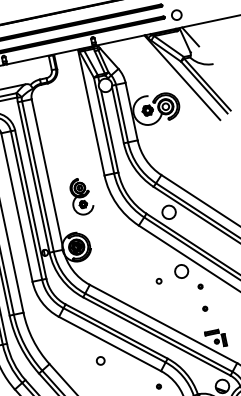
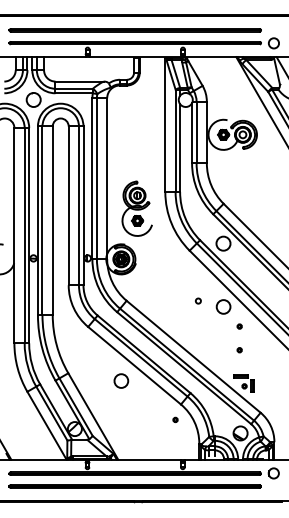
part: (80, 196) -> (136, 208), size x1.43
circle: (159, 280) -> (198, 300), moved
circle: (100, 360) -> (121, 380), size x1.67

